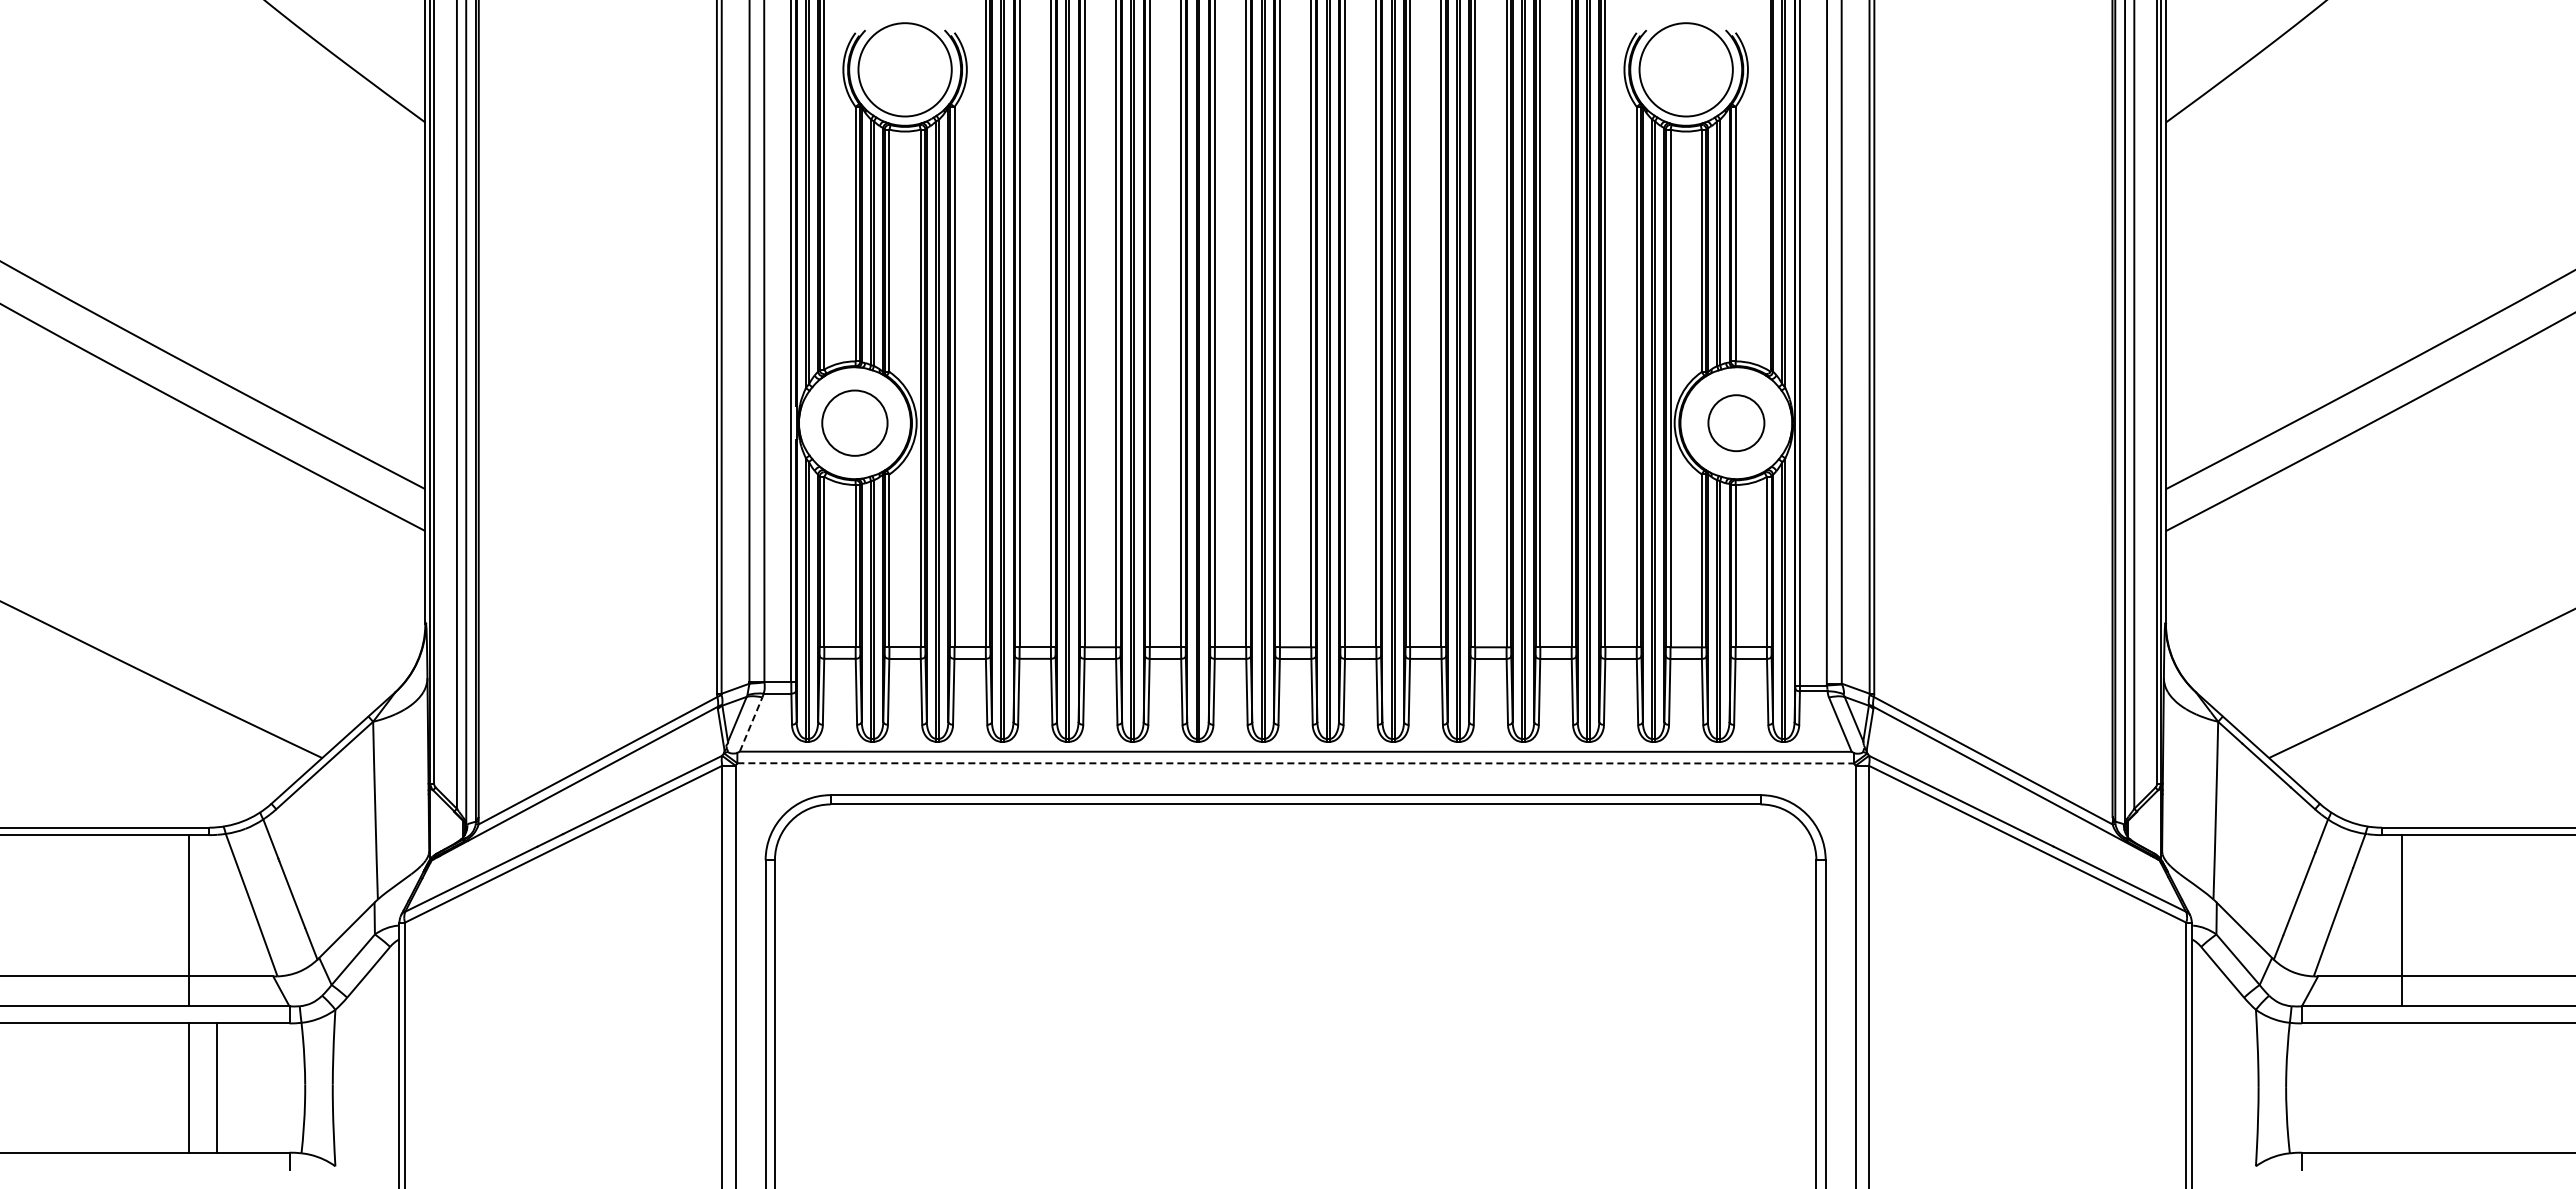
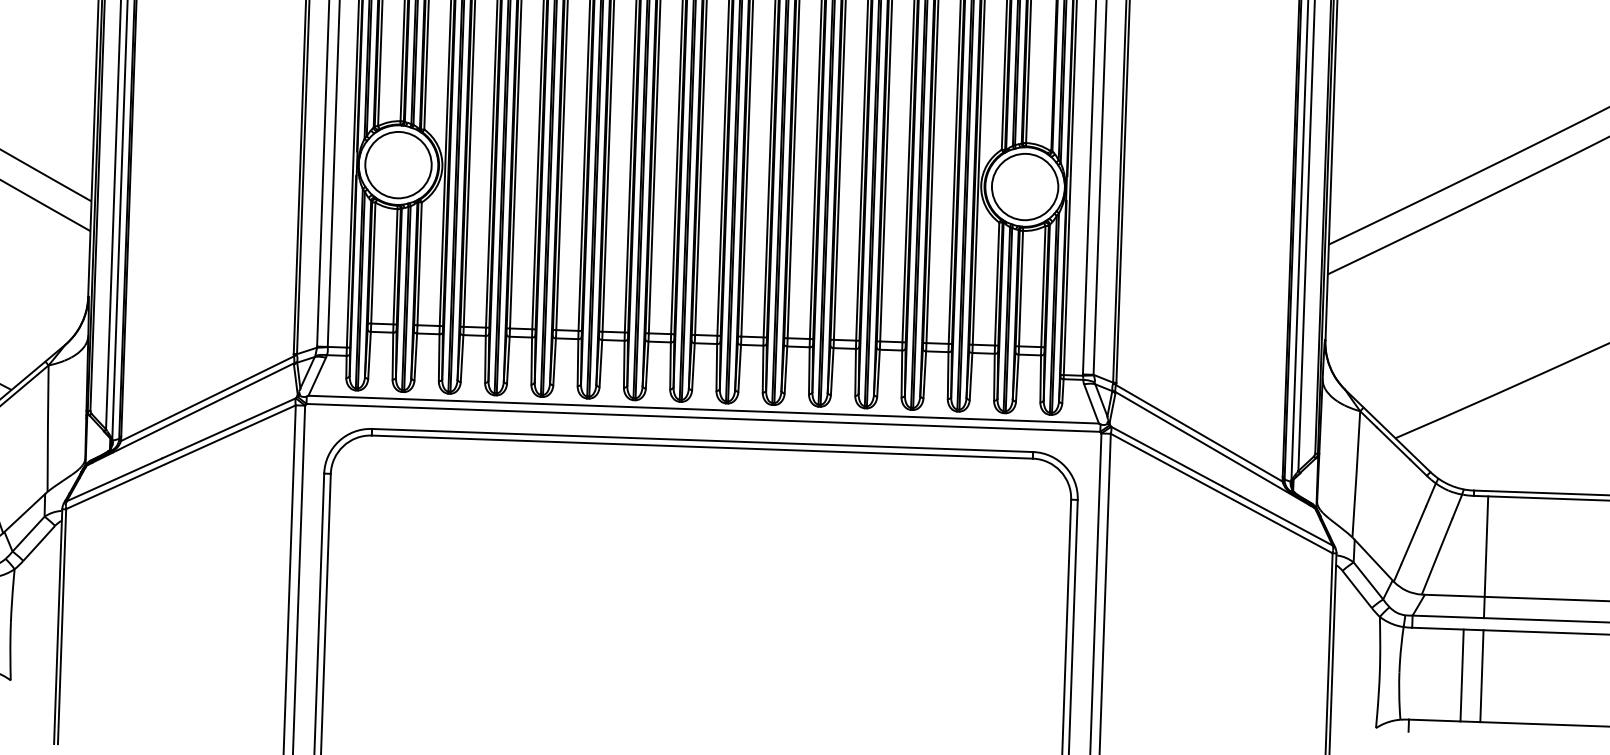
circle: (854, 422) -> (398, 164), size x1.43
circle: (1736, 422) -> (1025, 186), size x1.67
line: (751, 724) -> (317, 376), dashed -> solid
line: (1296, 763) -> (703, 418), dashed -> solid
line: (2374, 1087) -> (1462, 675), added
line: (2402, 1087) -> (1482, 675), added

